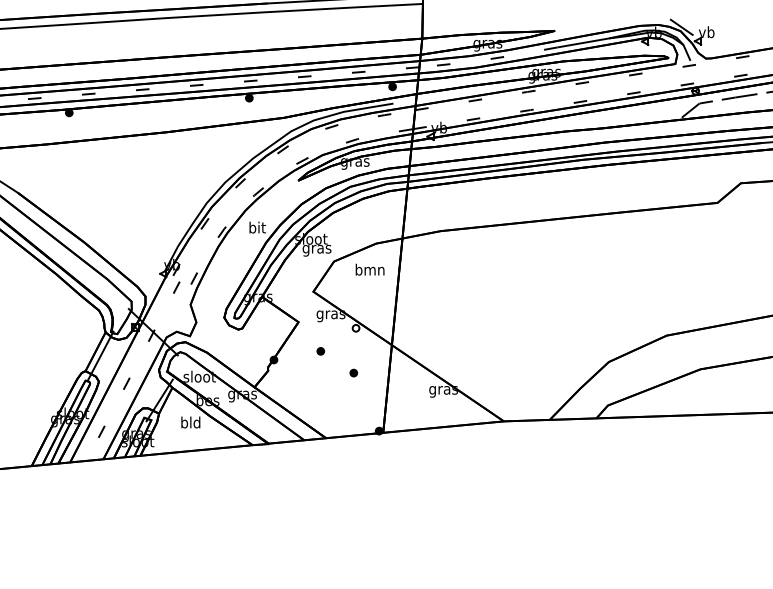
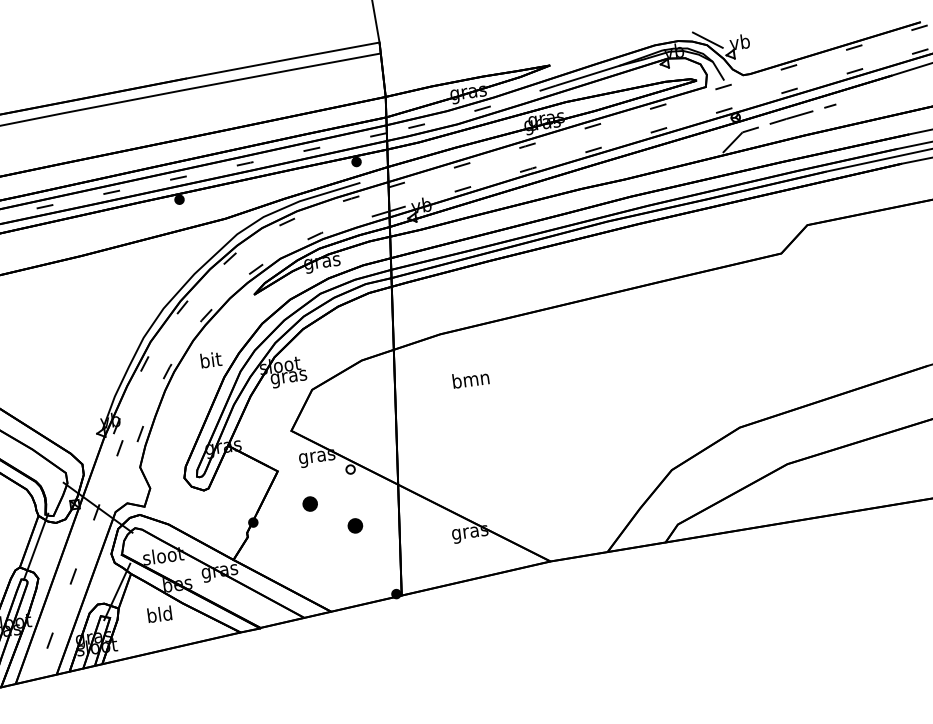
text: (369, 269) -> (470, 379), moved
part: (320, 351) -> (310, 504), size x1.6
part: (353, 372) -> (354, 525), size x1.6

